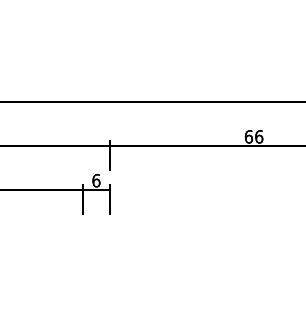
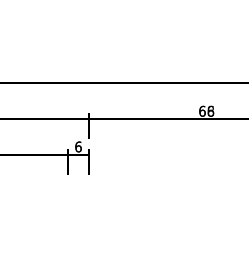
text: (259, 136) -> (211, 111), 66 -> 68

